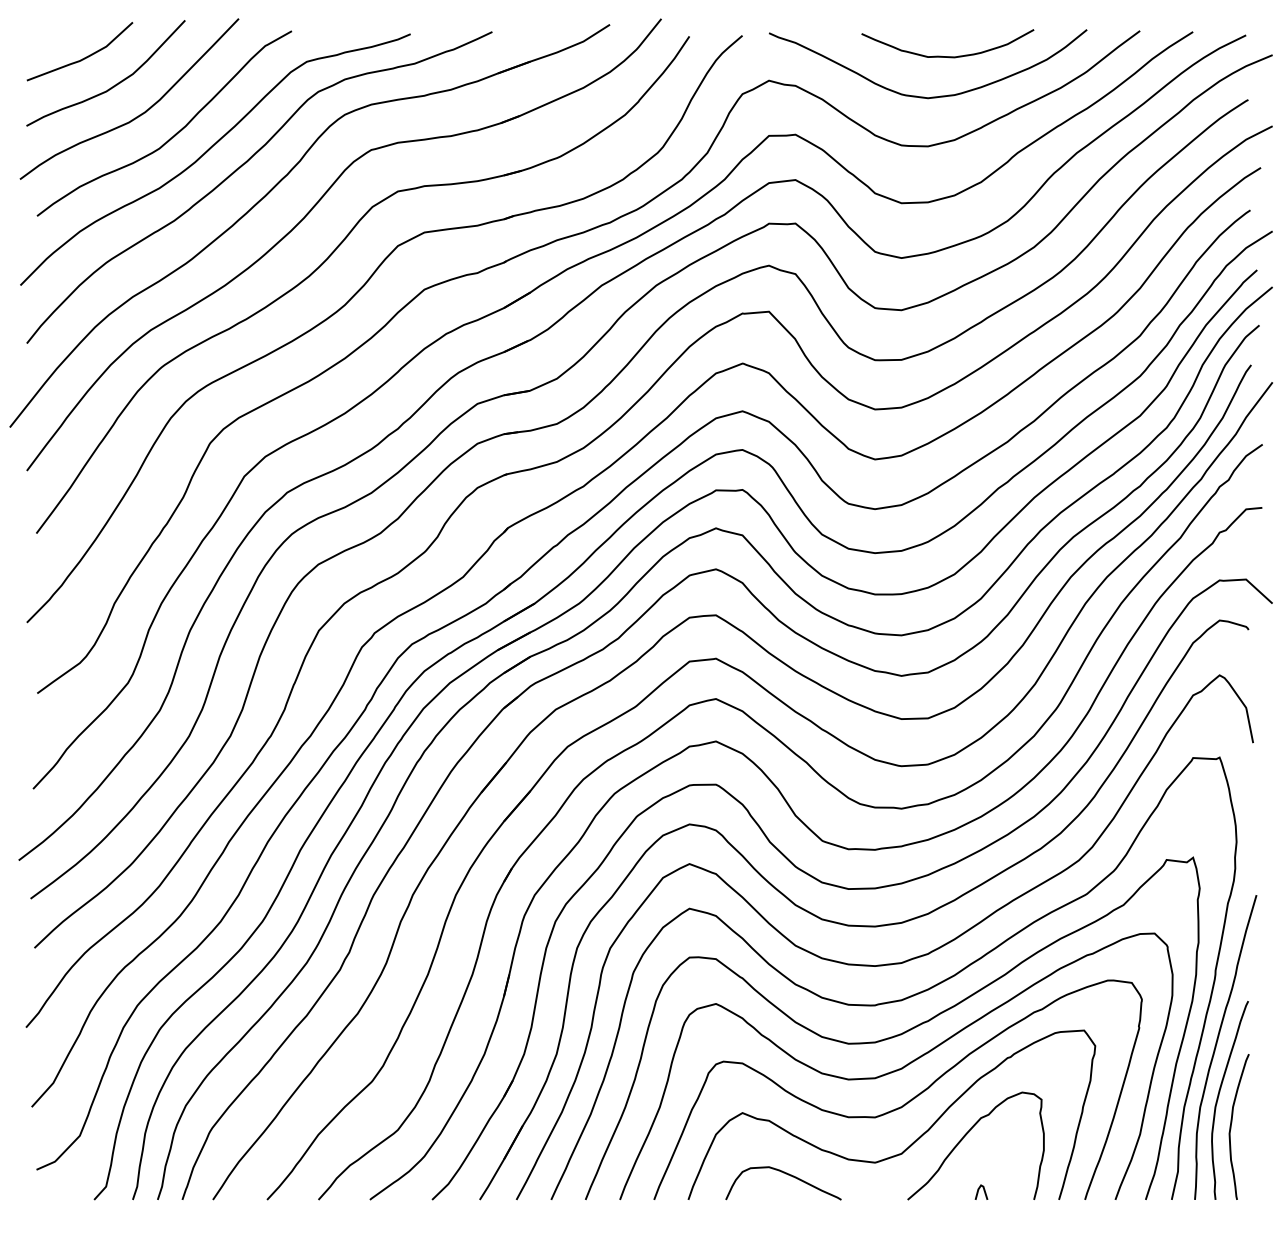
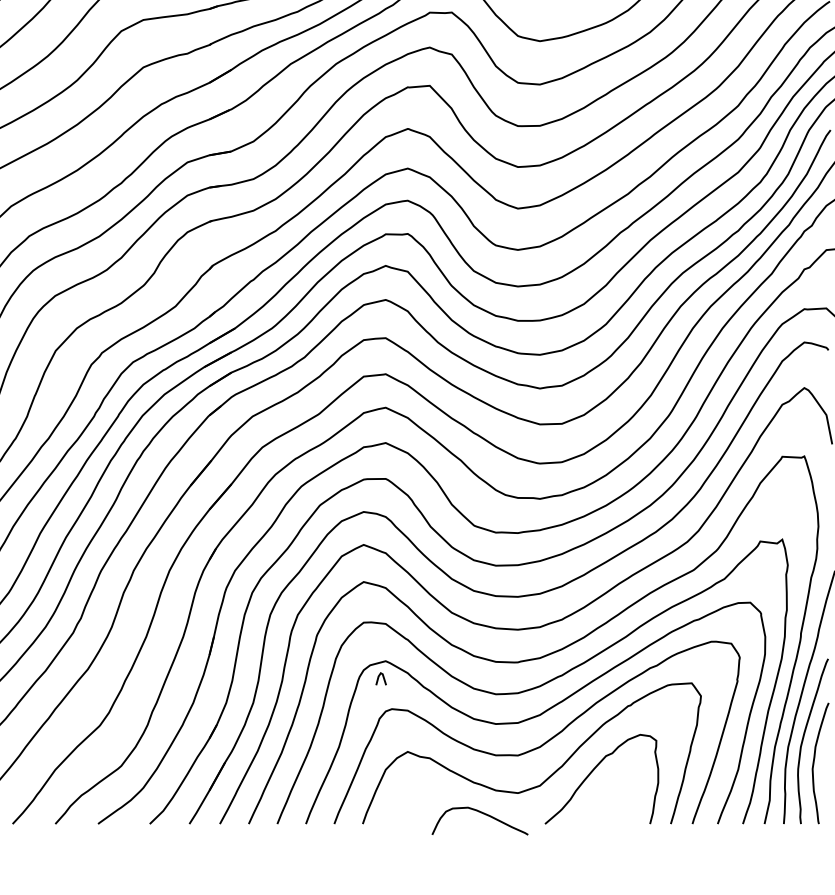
curve: (785, 1174) -> (481, 813), moved
line: (983, 1190) -> (382, 677), moved

